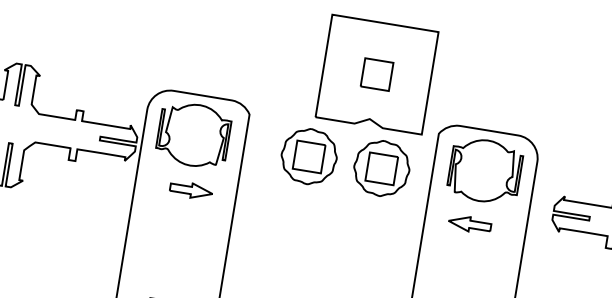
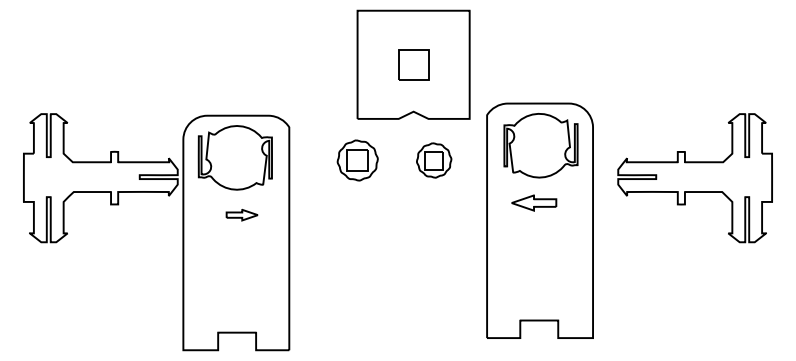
part: (309, 156) -> (357, 160), size x0.7
part: (381, 168) -> (433, 160), size x0.6
part: (190, 189) -> (241, 214), size x0.7

